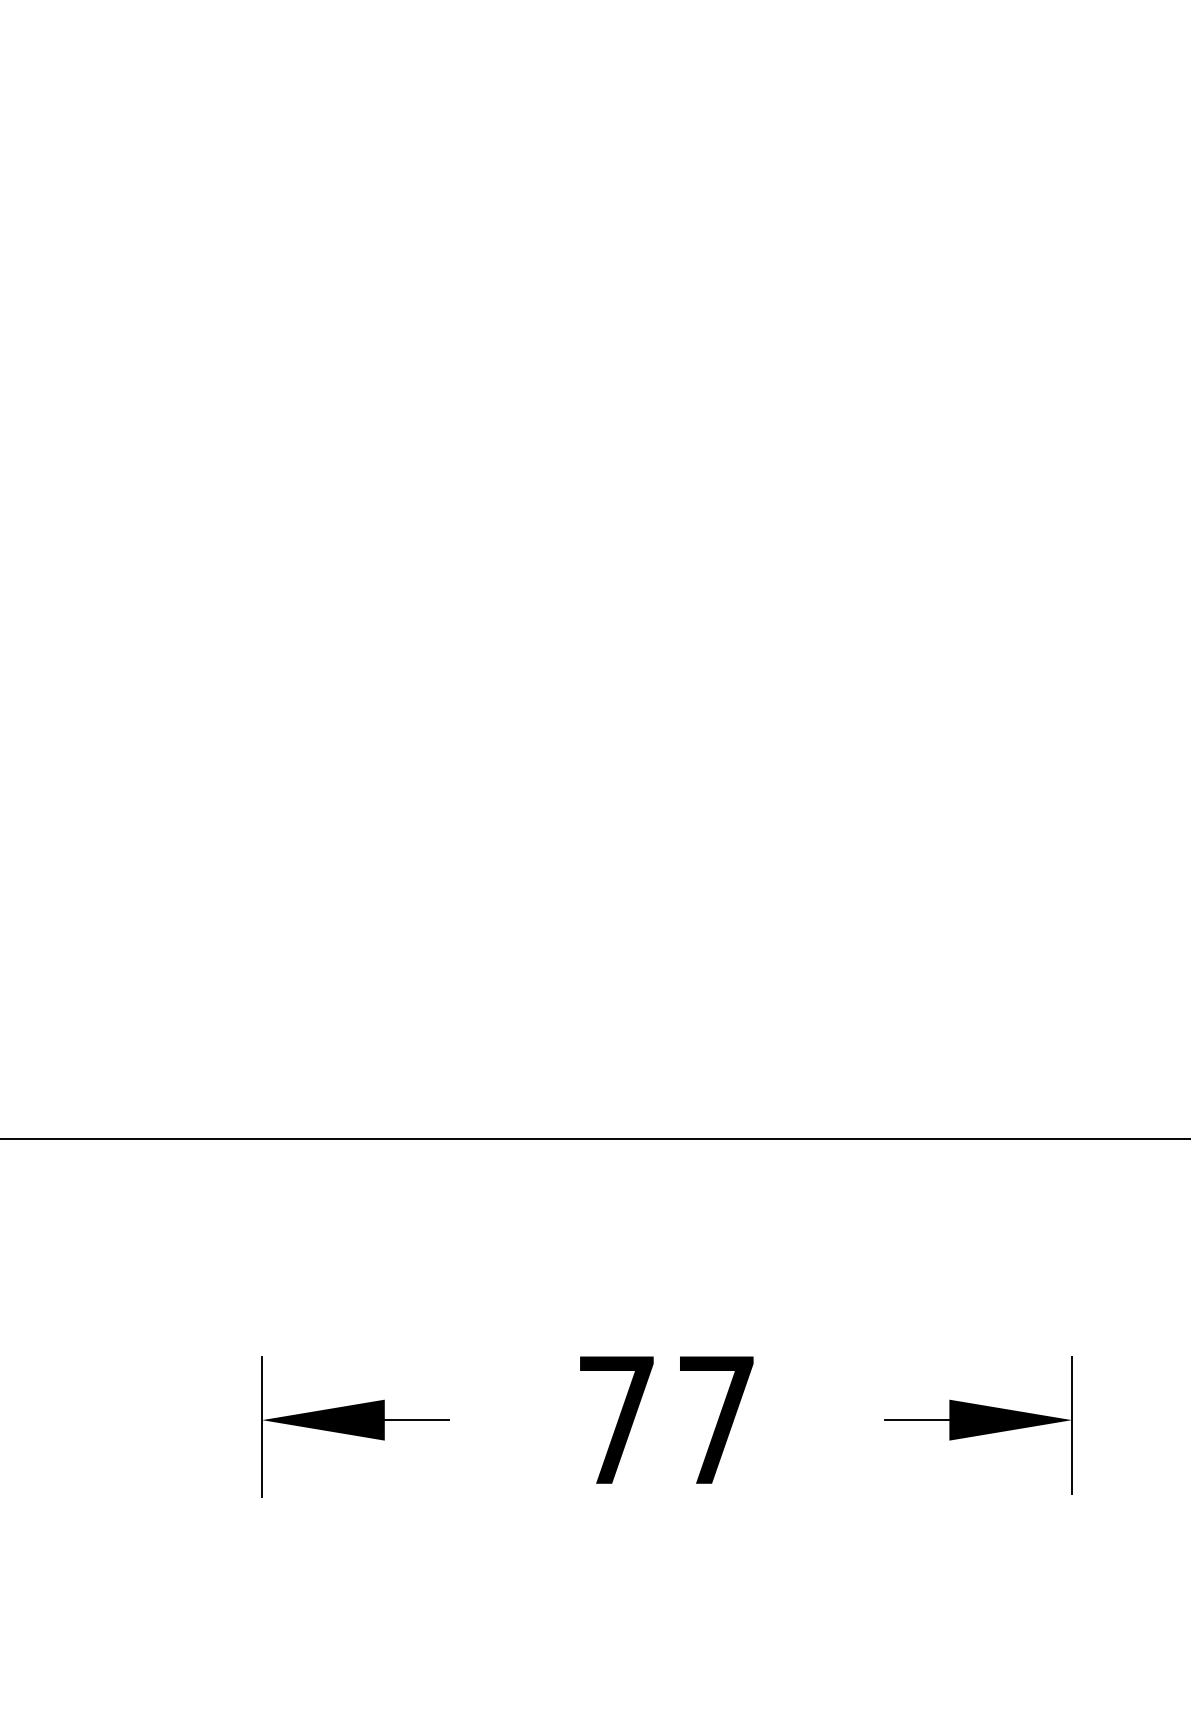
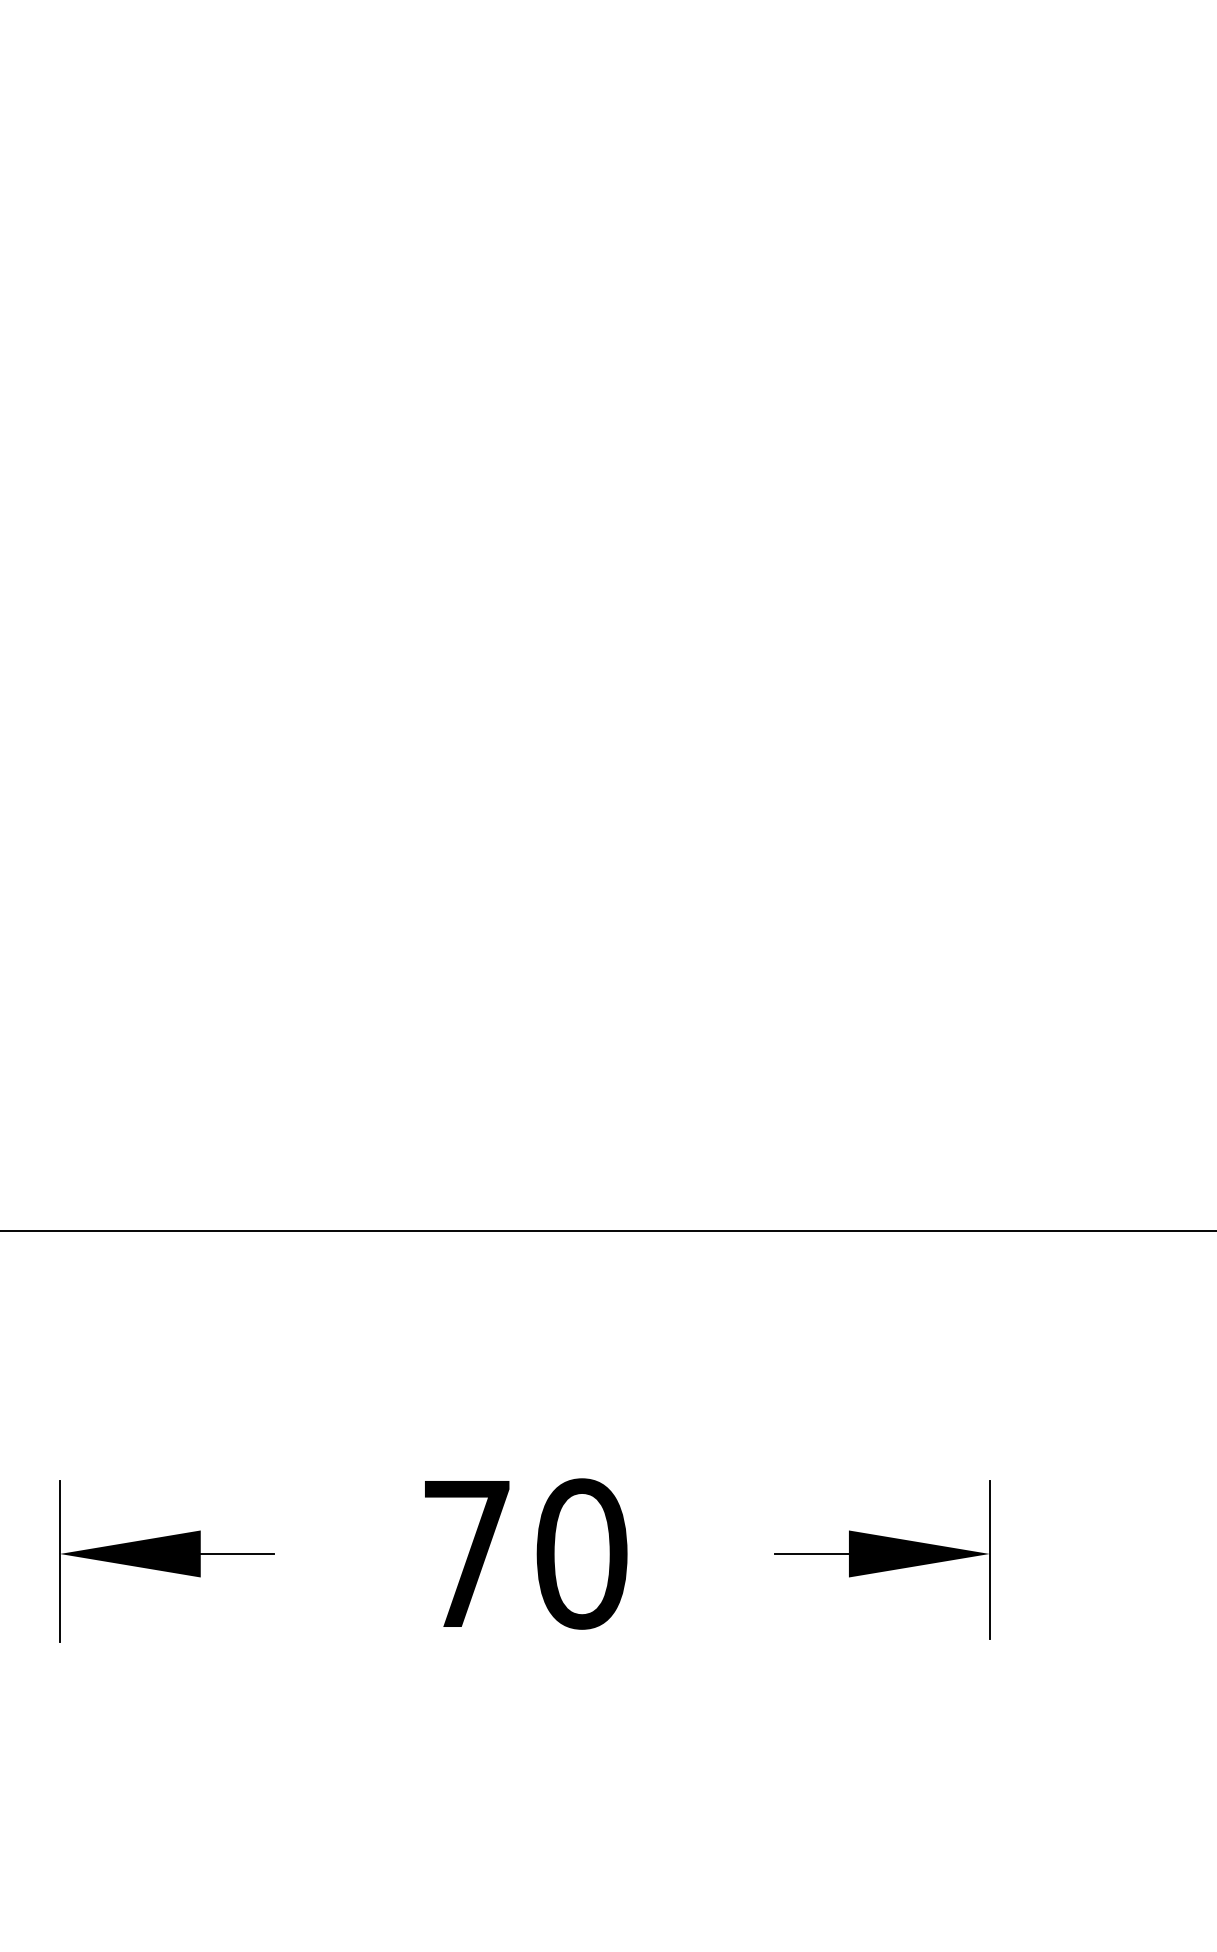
text: (716, 1420) -> (581, 1554), 77 -> 70

